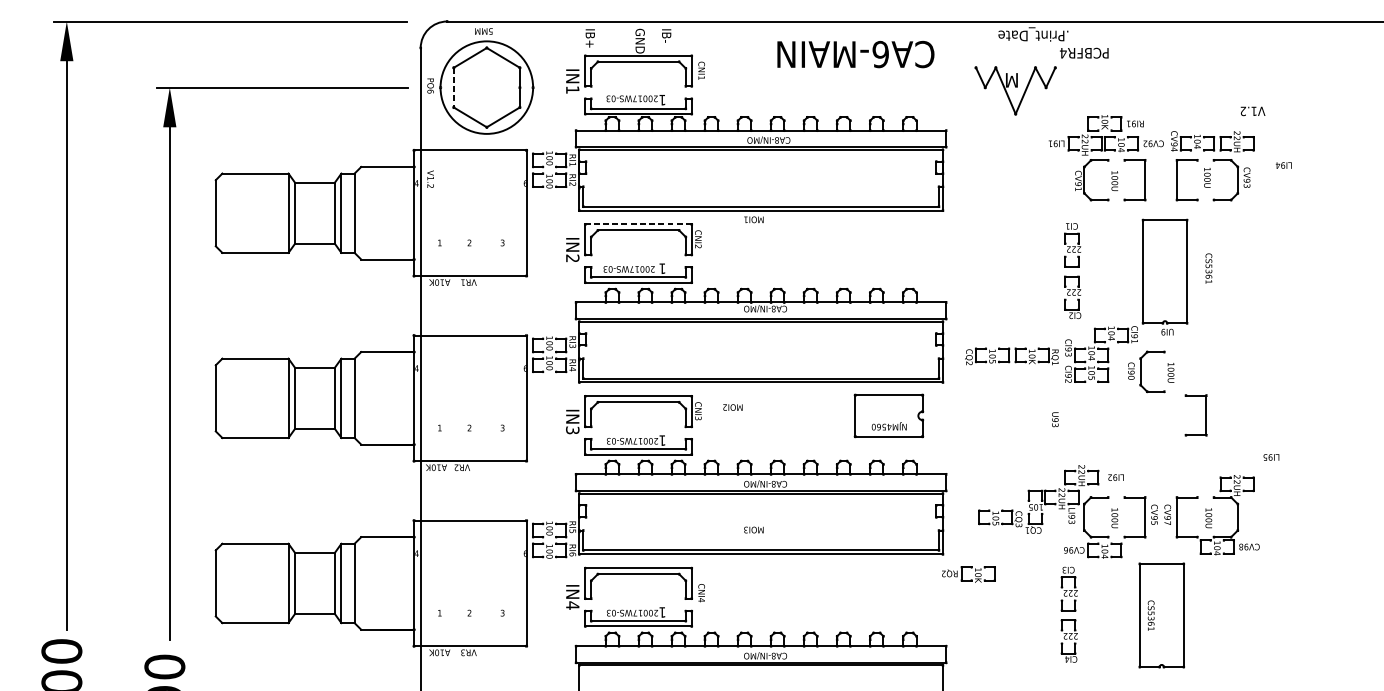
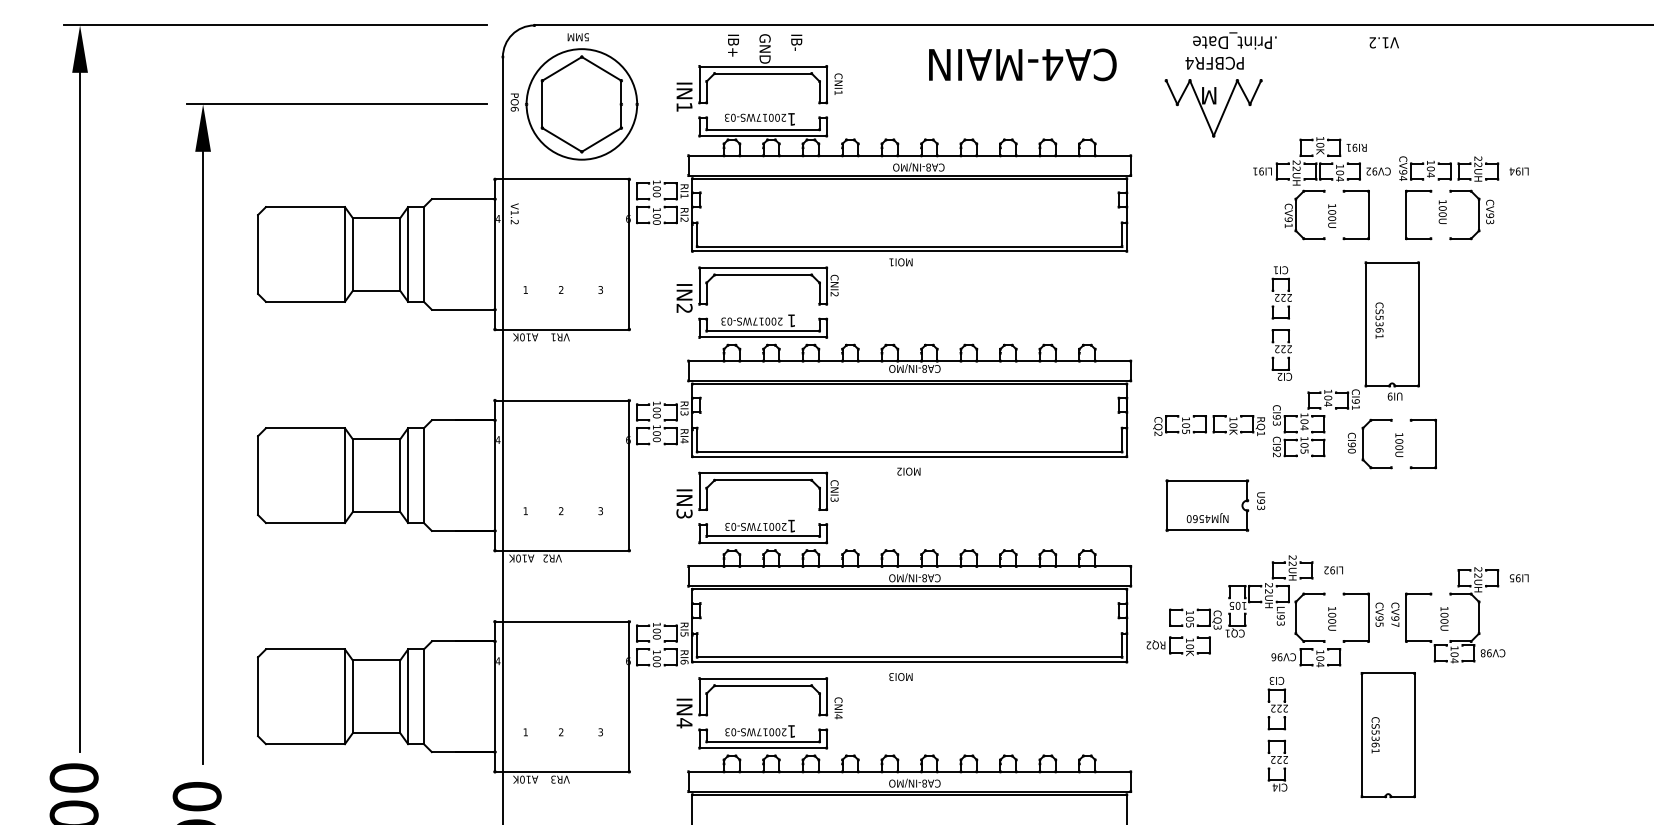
text: (590, 38) -> (733, 45), moved
text: (1084, 52) -> (1214, 62), moved
text: (880, 54) -> (1052, 64), CA6-MAIN -> CA4-MAIN
line: (453, 87) -> (542, 104), dashed -> solid
text: (1252, 111) -> (1383, 42), moved
text: (1283, 165) -> (1518, 171), moved
line: (638, 224) -> (763, 267), dashed -> solid
text: (1208, 268) -> (1379, 320), moved
text: (732, 407) -> (908, 471), moved
part: (1206, 414) -> (1435, 443), moved
part: (889, 415) -> (1207, 505), moved
text: (1270, 457) -> (1518, 578), moved
text: (753, 529) -> (900, 676), moved
part: (968, 574) -> (1178, 646), moved

